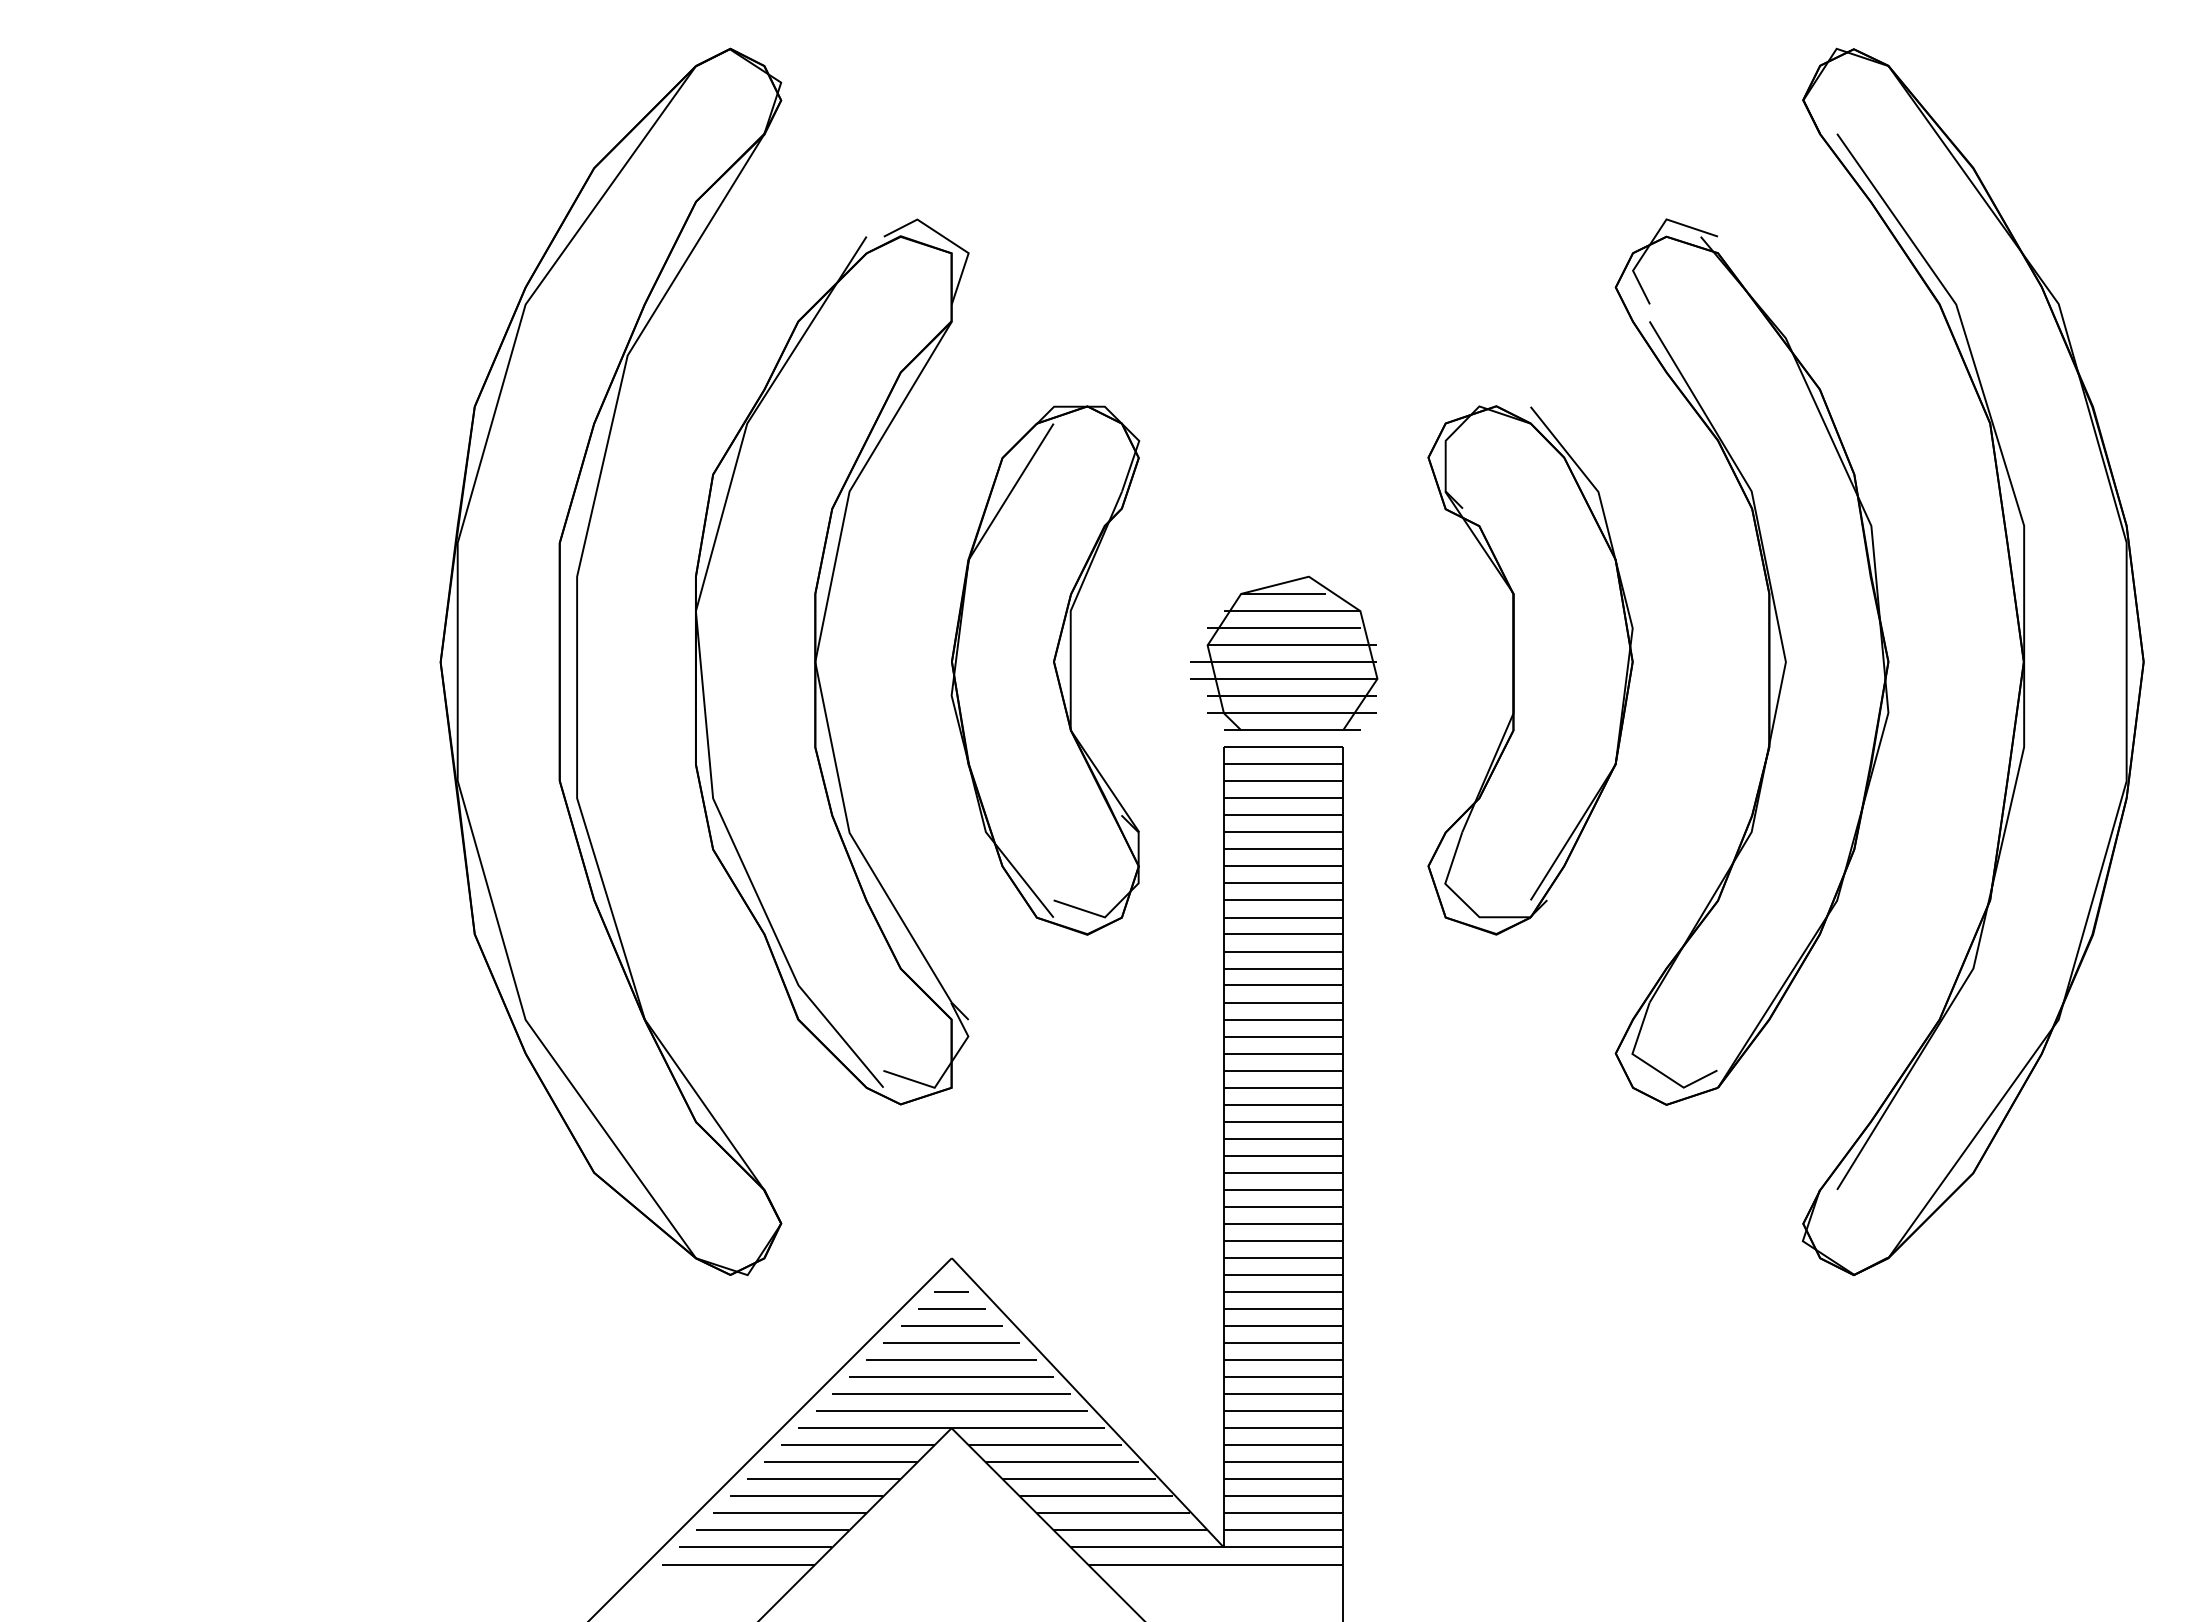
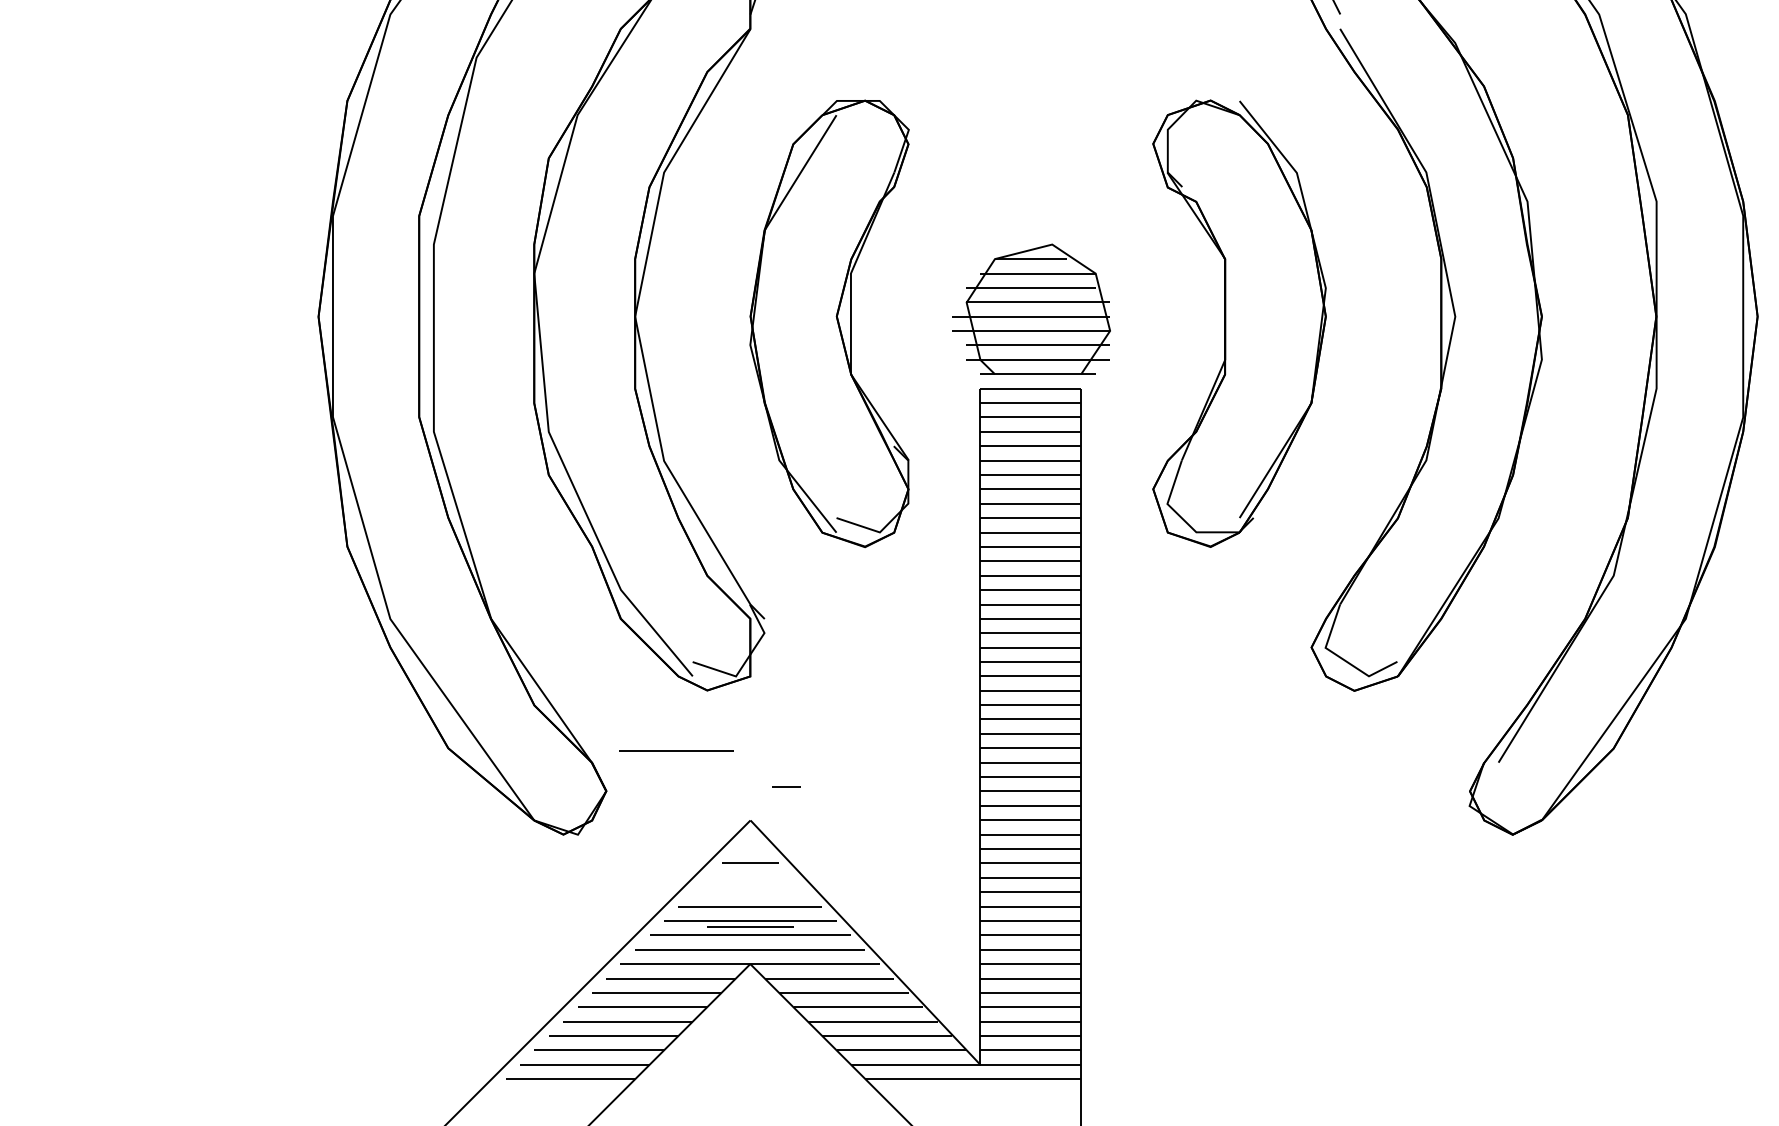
line: (951, 1291) -> (786, 786), moved
line: (951, 1325) -> (750, 926), moved
line: (951, 1342) -> (676, 750), moved

